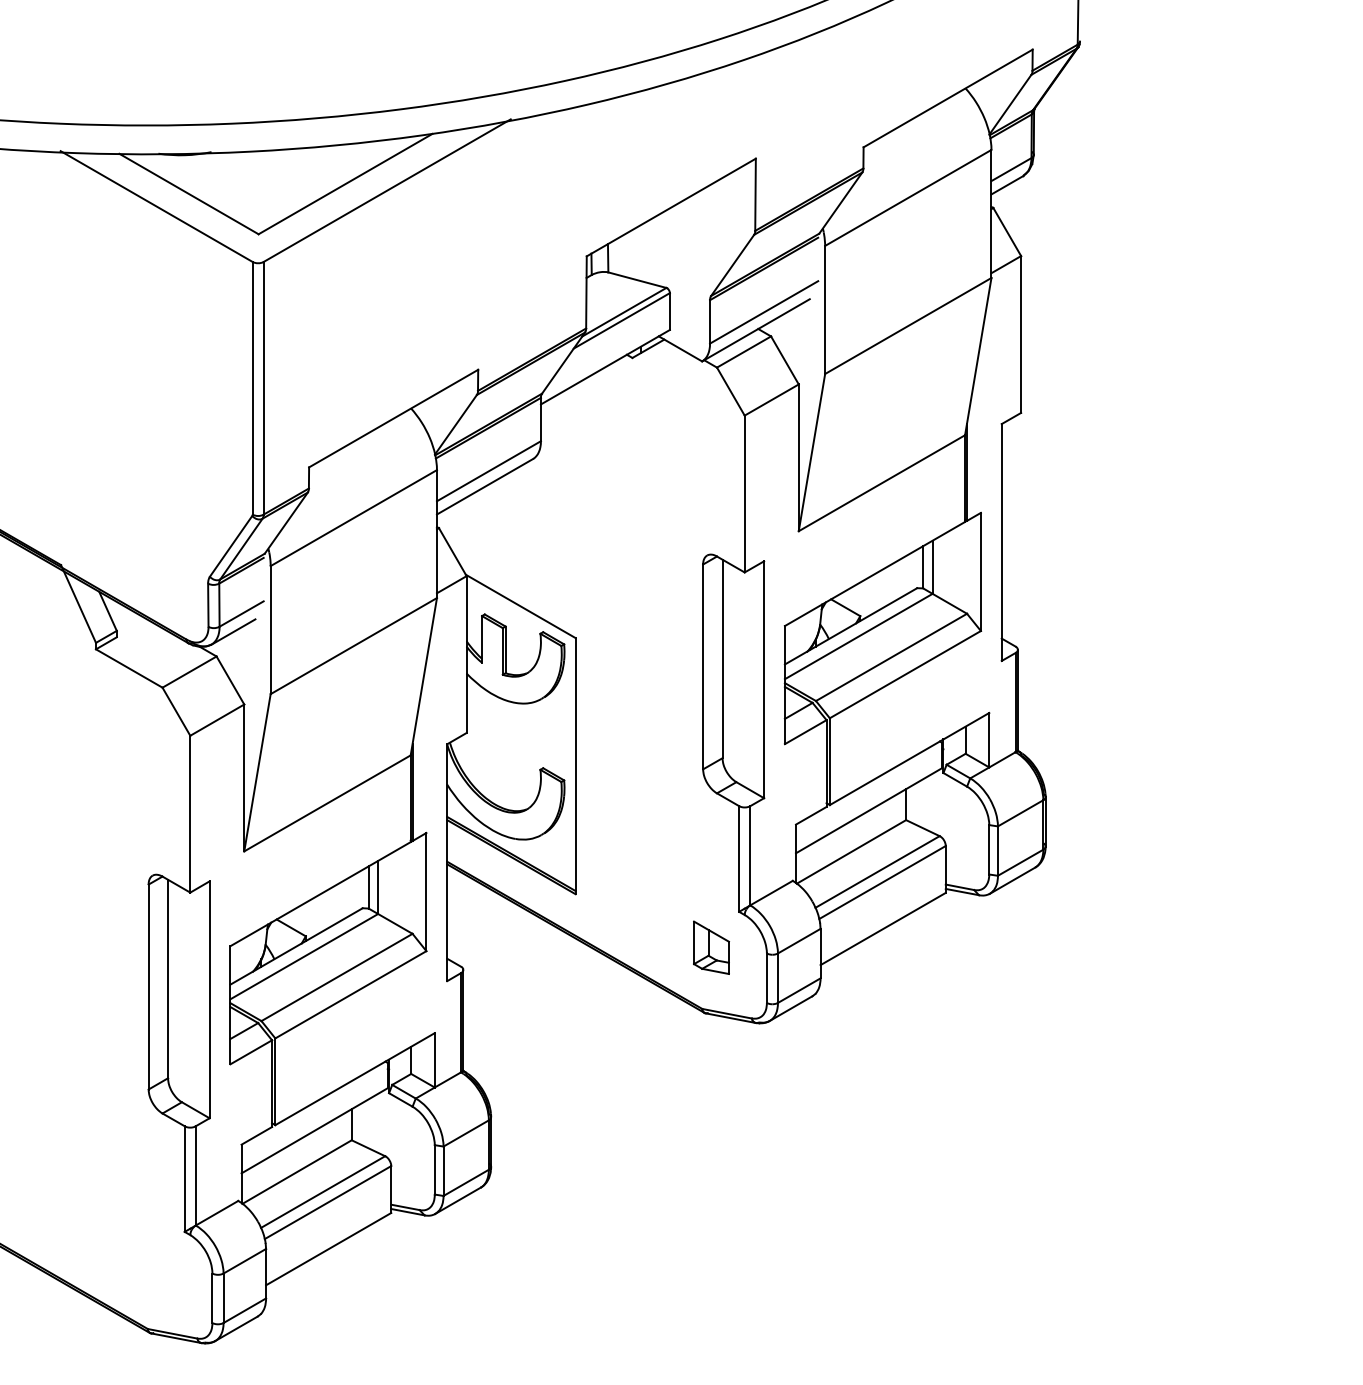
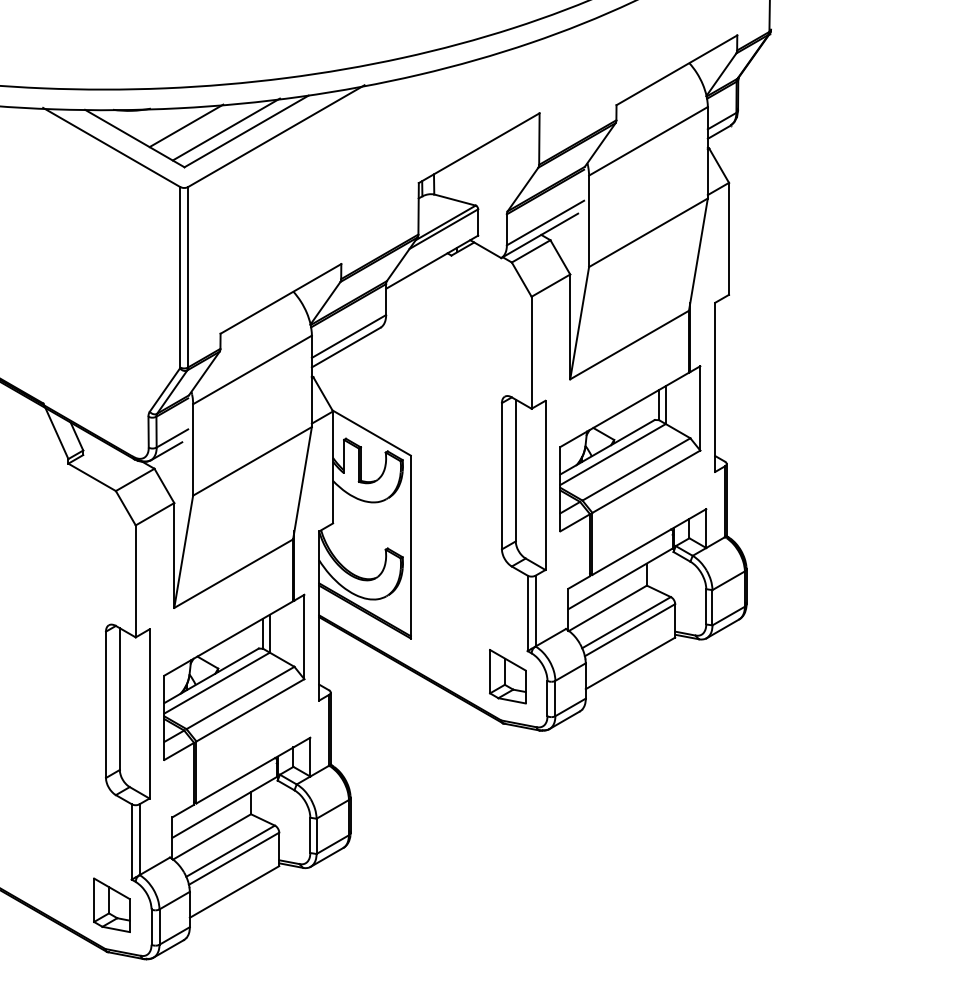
line: (261, 175) -> (186, 125), added
line: (315, 181) -> (225, 129), added
part: (710, 947) -> (507, 676), size x1.43
part: (156, 1266) -> (111, 904), added

